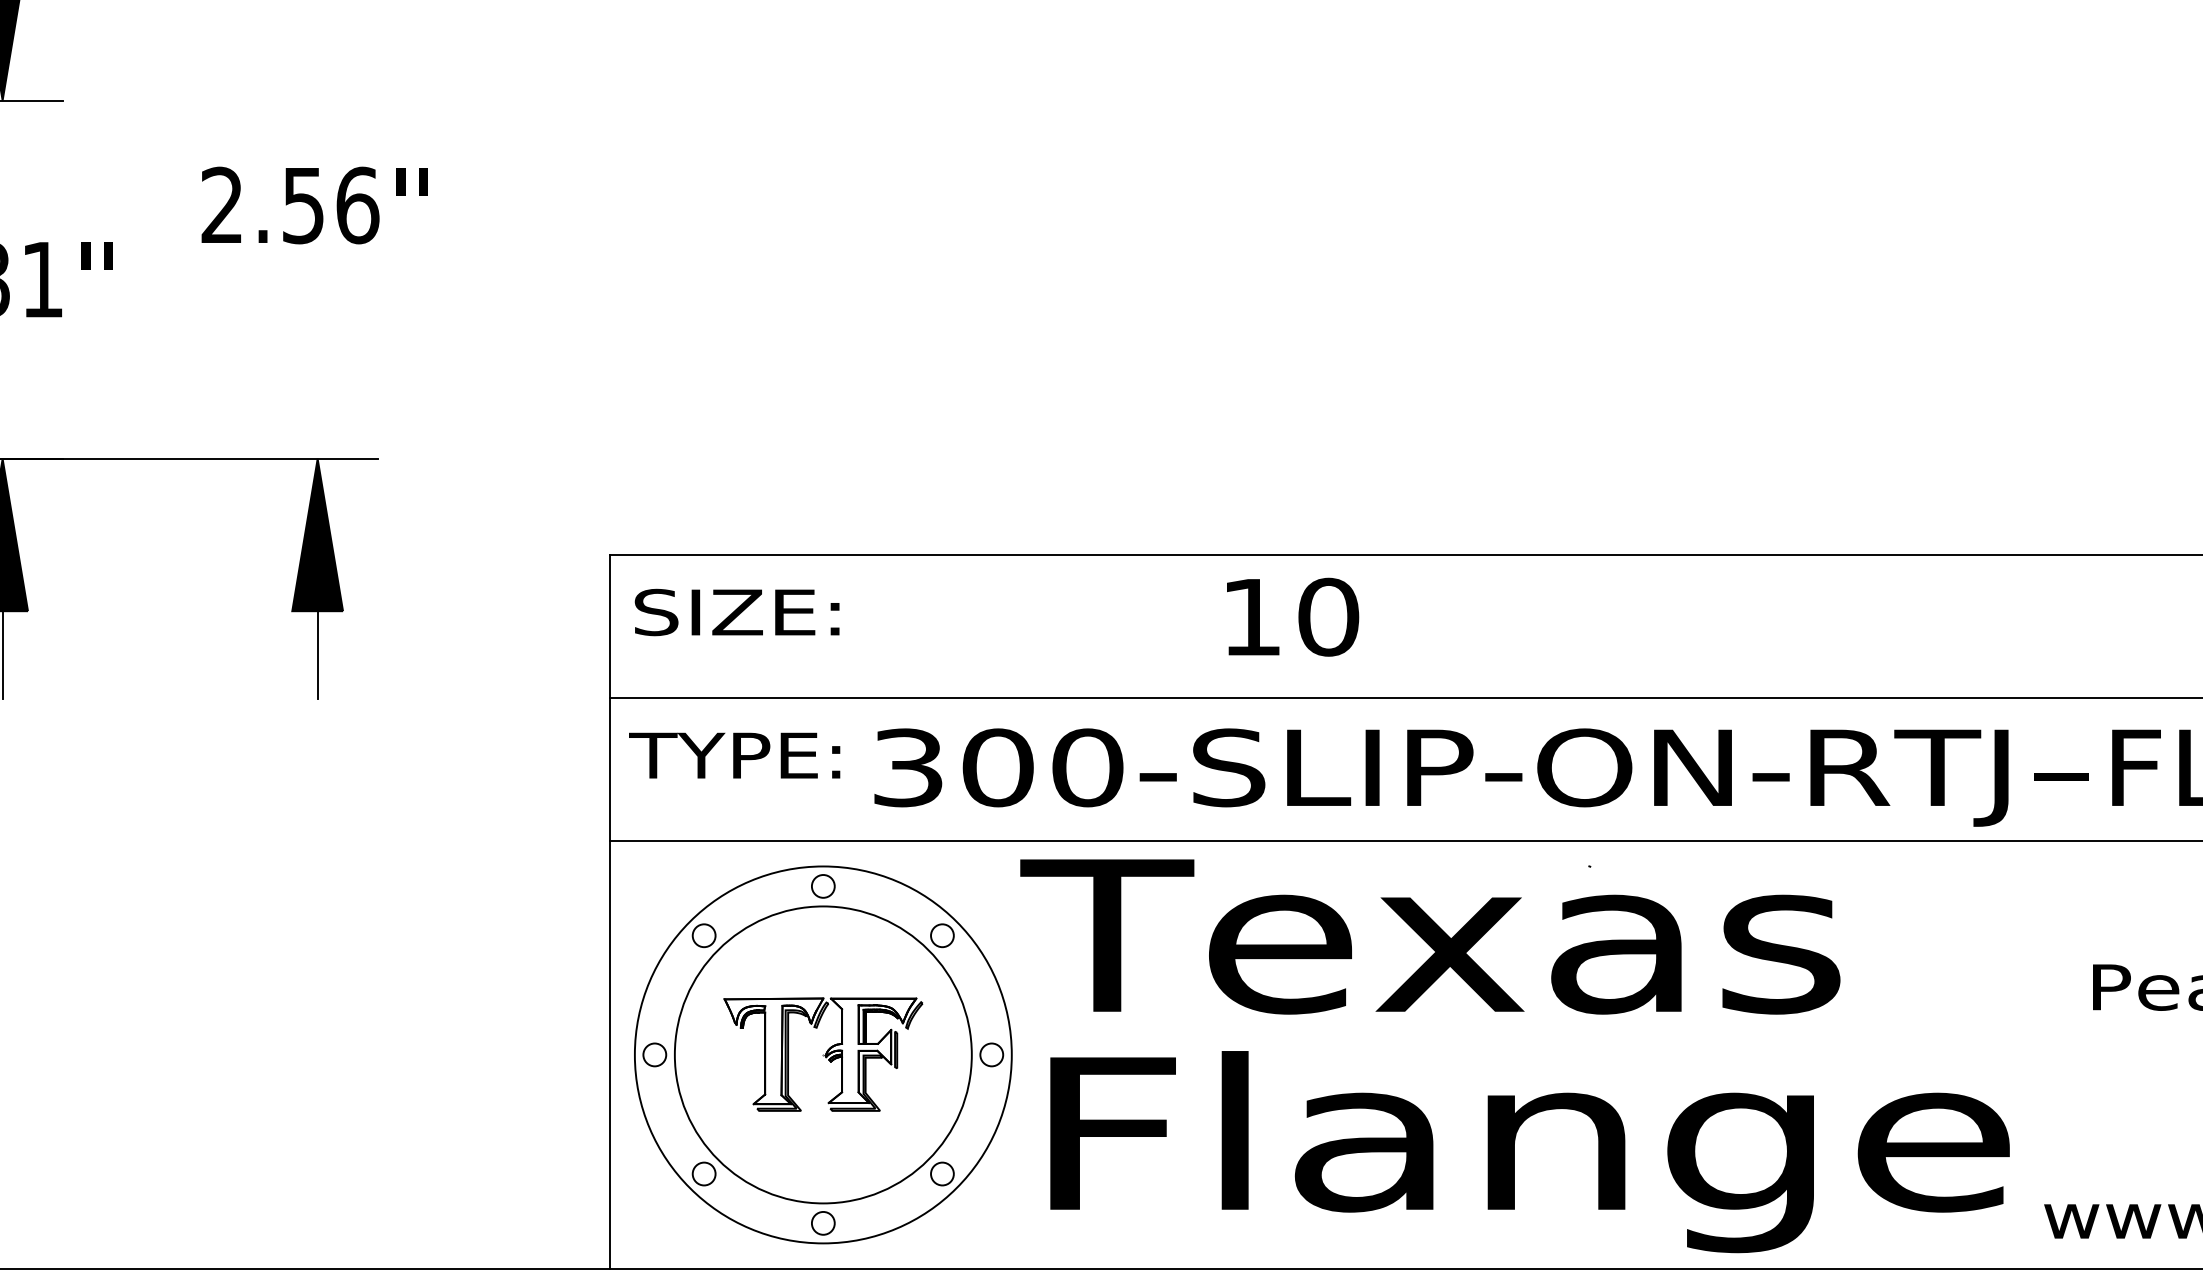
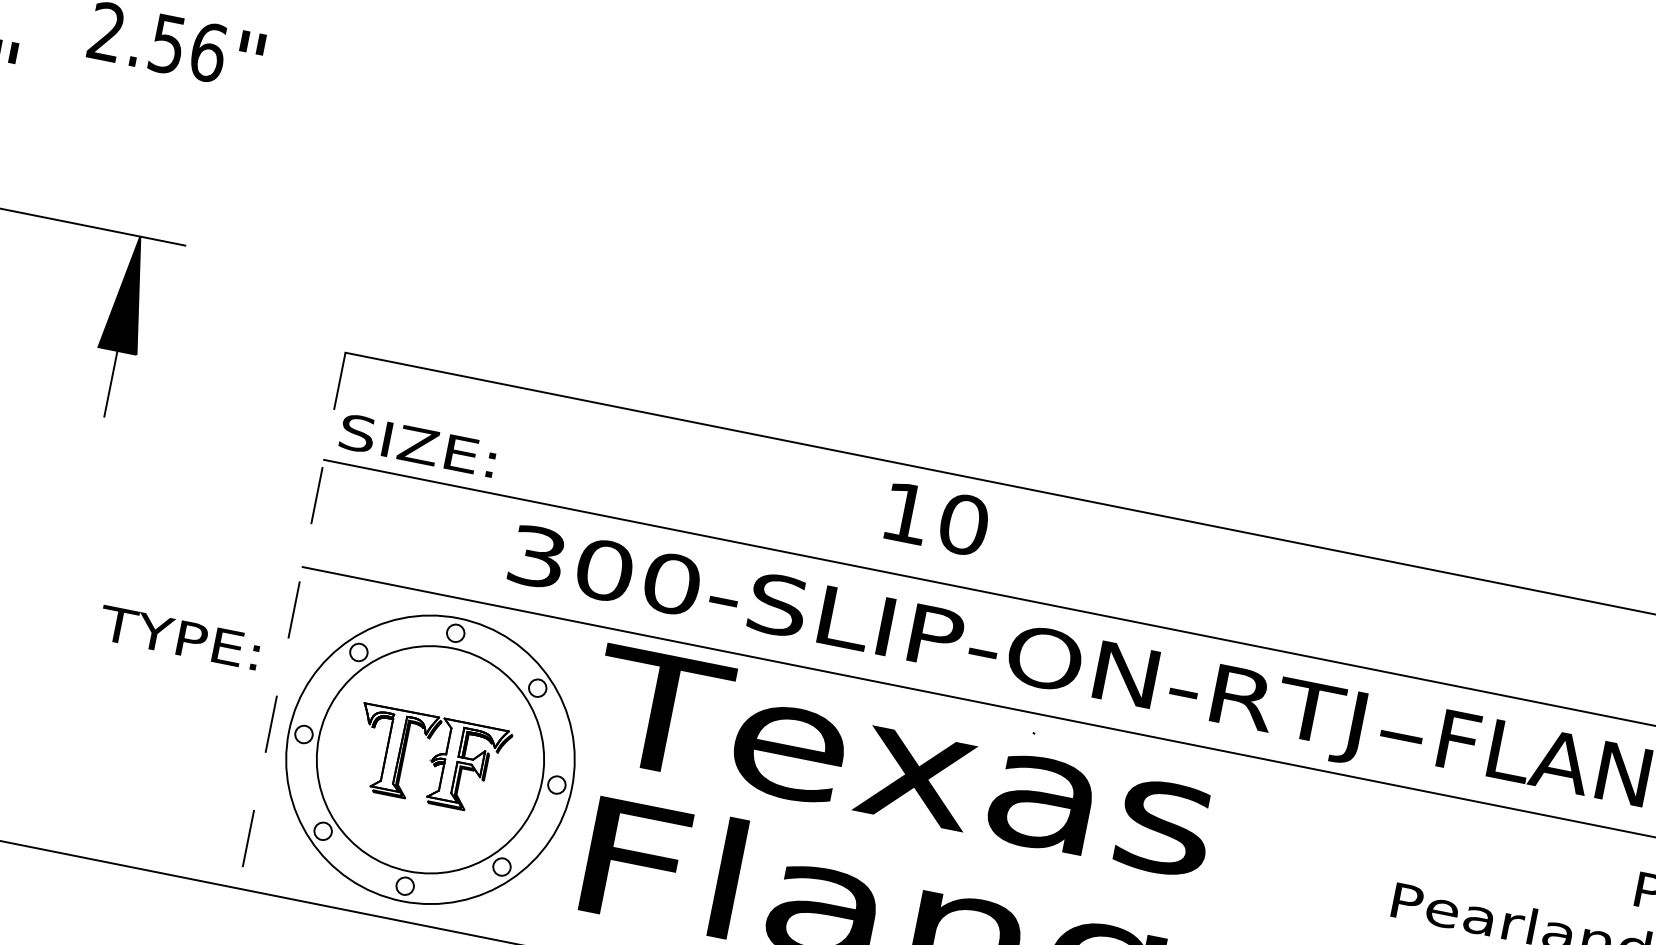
text: (736, 612) -> (417, 445), moved
text: (1293, 616) -> (937, 518), moved
text: (734, 755) -> (179, 637), moved
line: (610, 912) -> (292, 620), solid -> dashed

